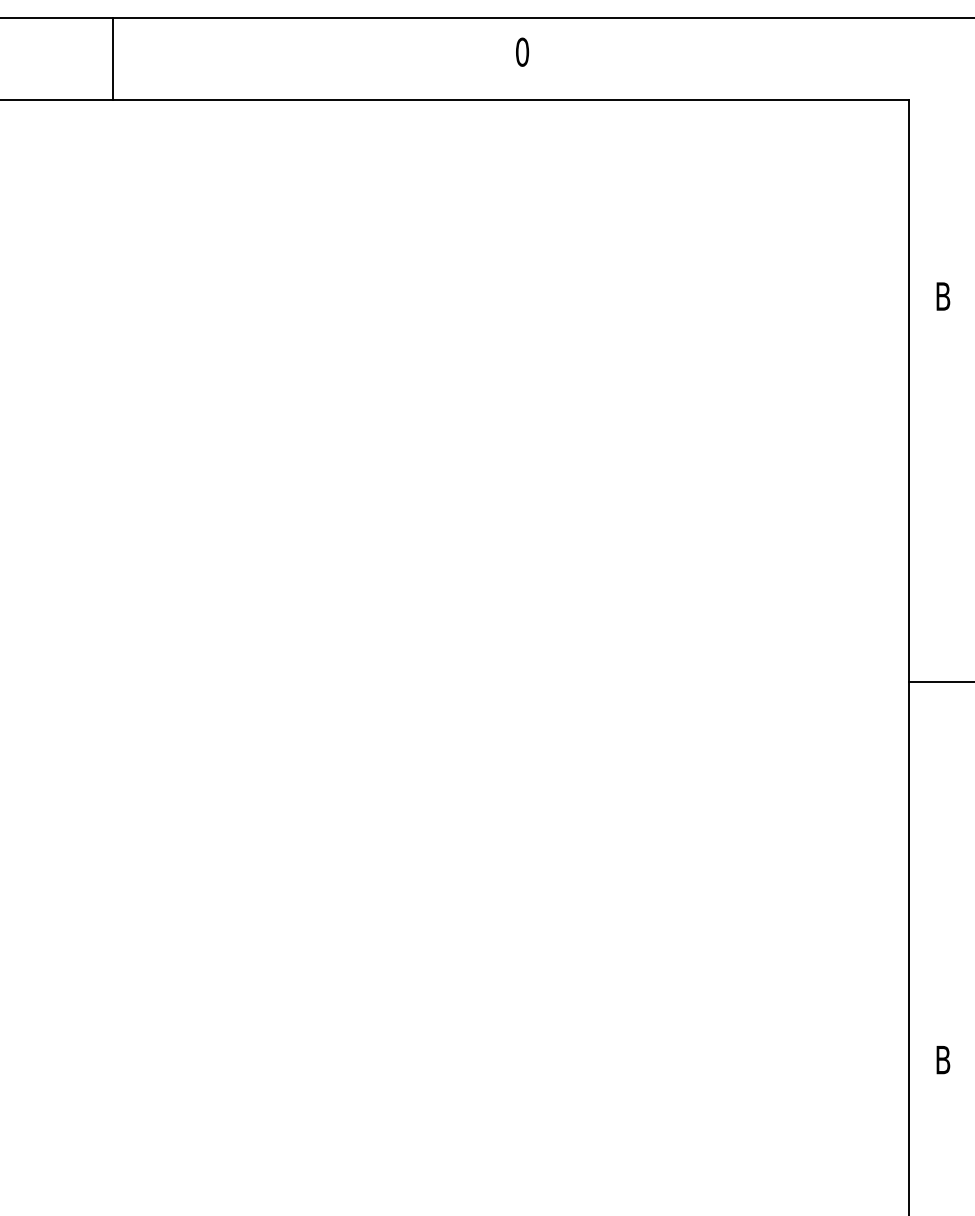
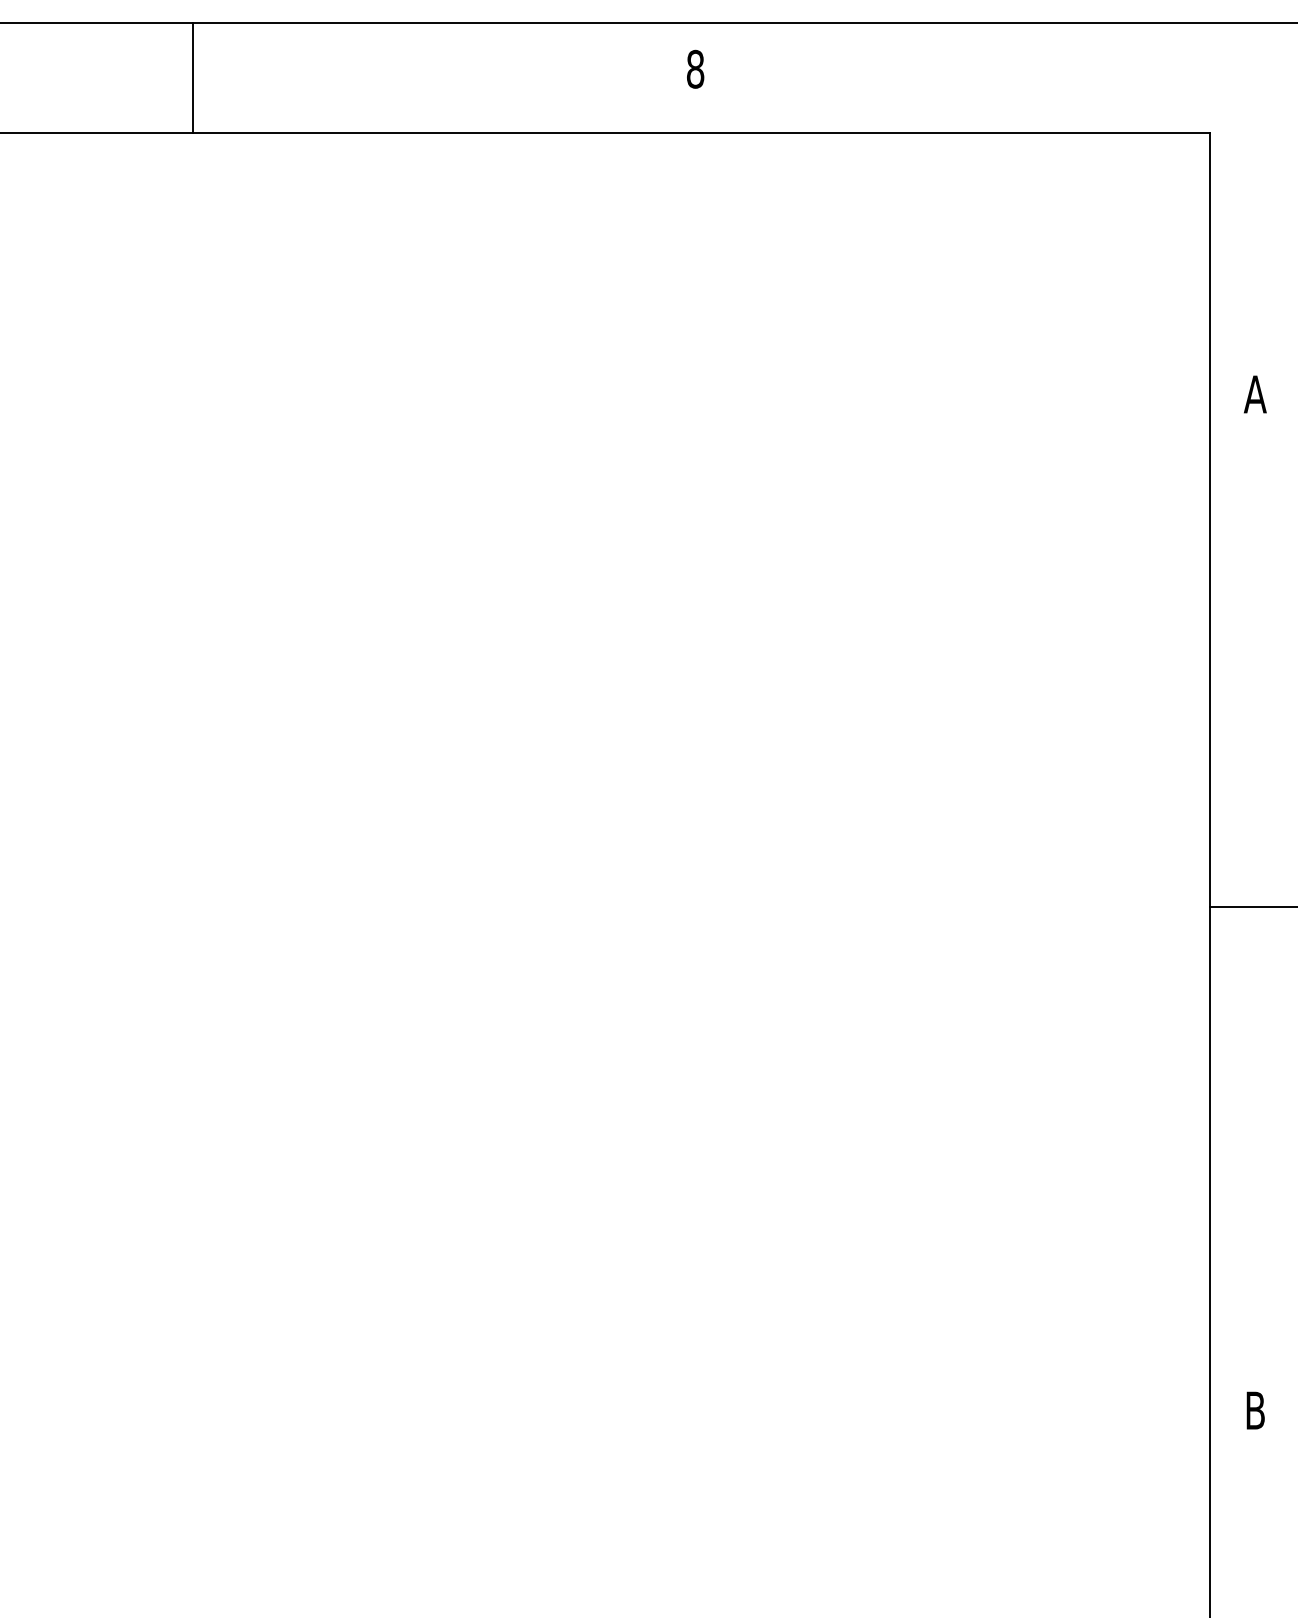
text: (522, 52) -> (695, 69), 0 -> 8
line: (113, 58) -> (193, 77), moved
text: (942, 296) -> (1254, 394), B -> A

